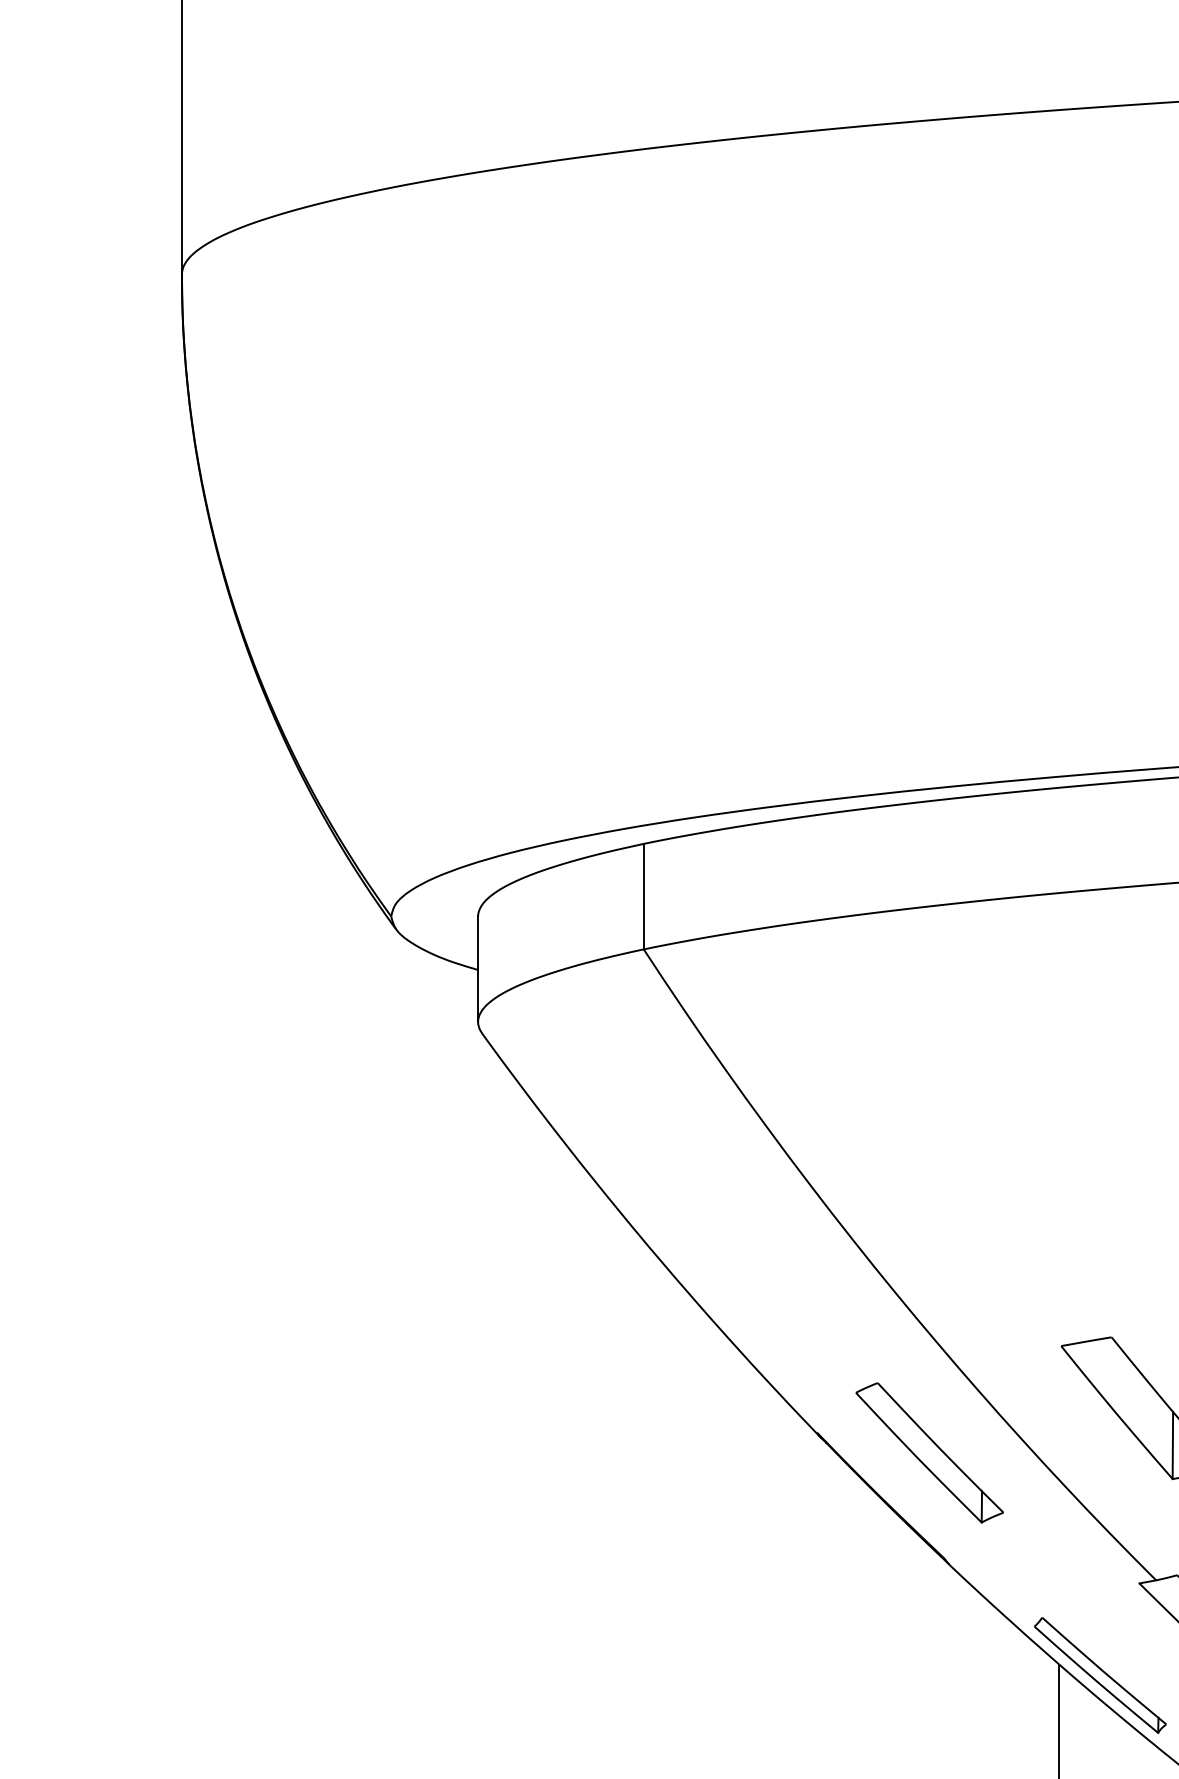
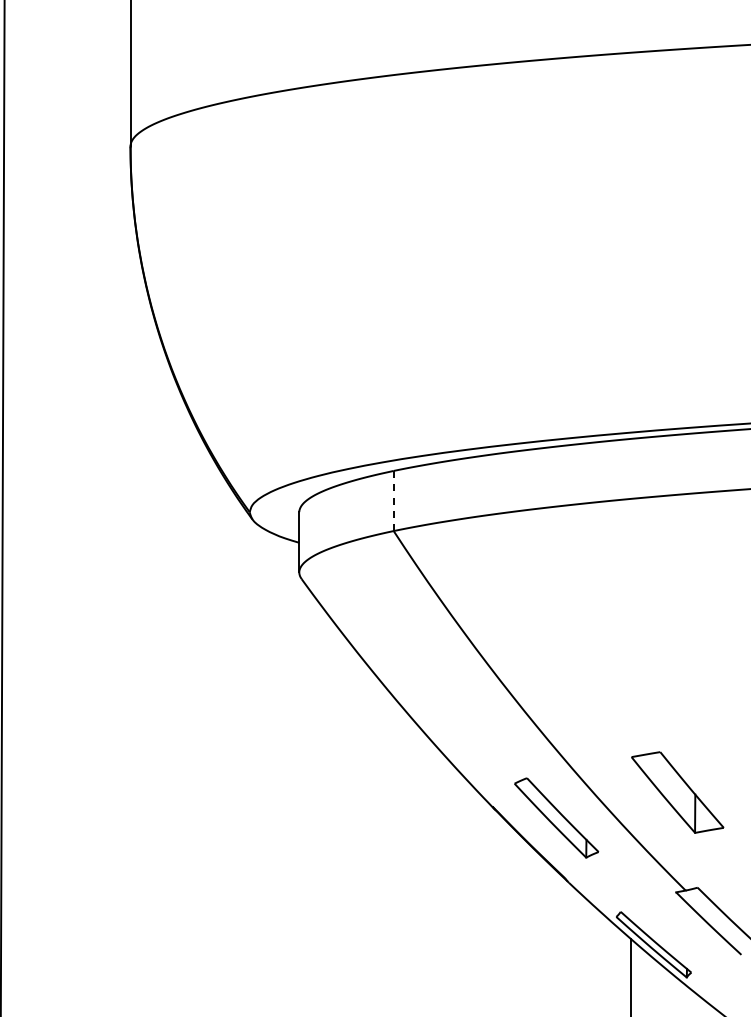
line: (643, 895) -> (393, 500), solid -> dashed

